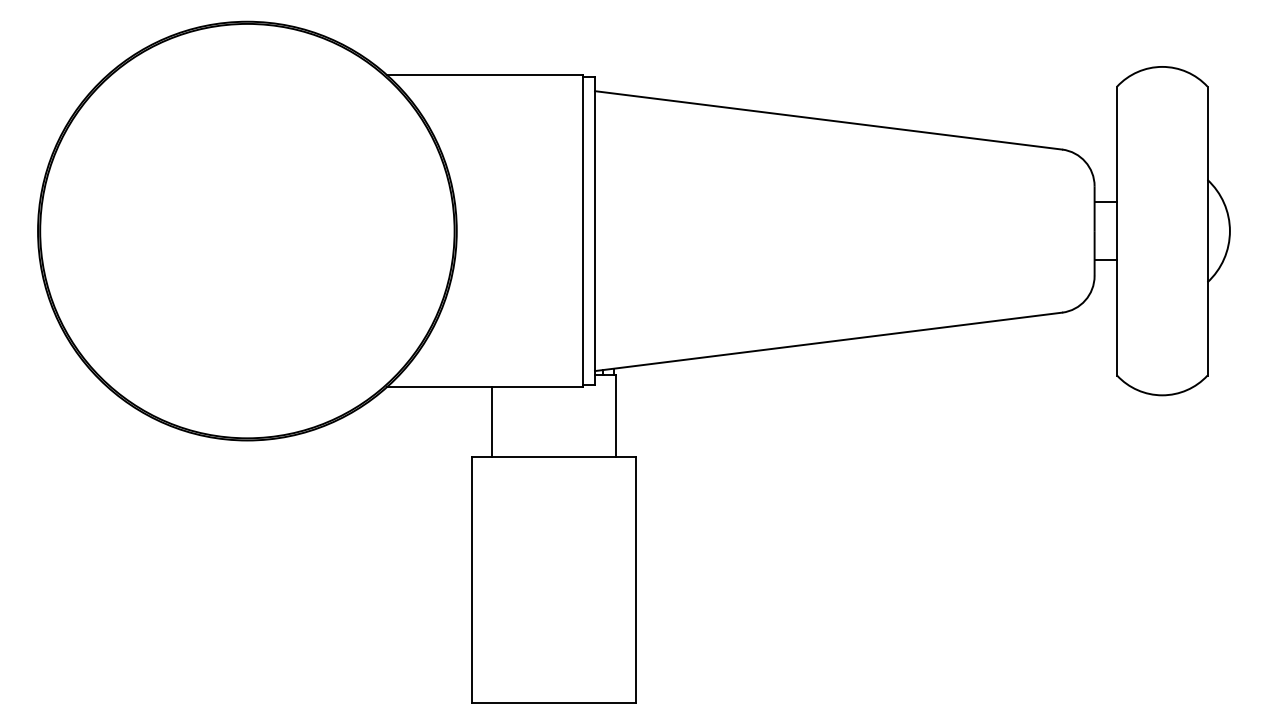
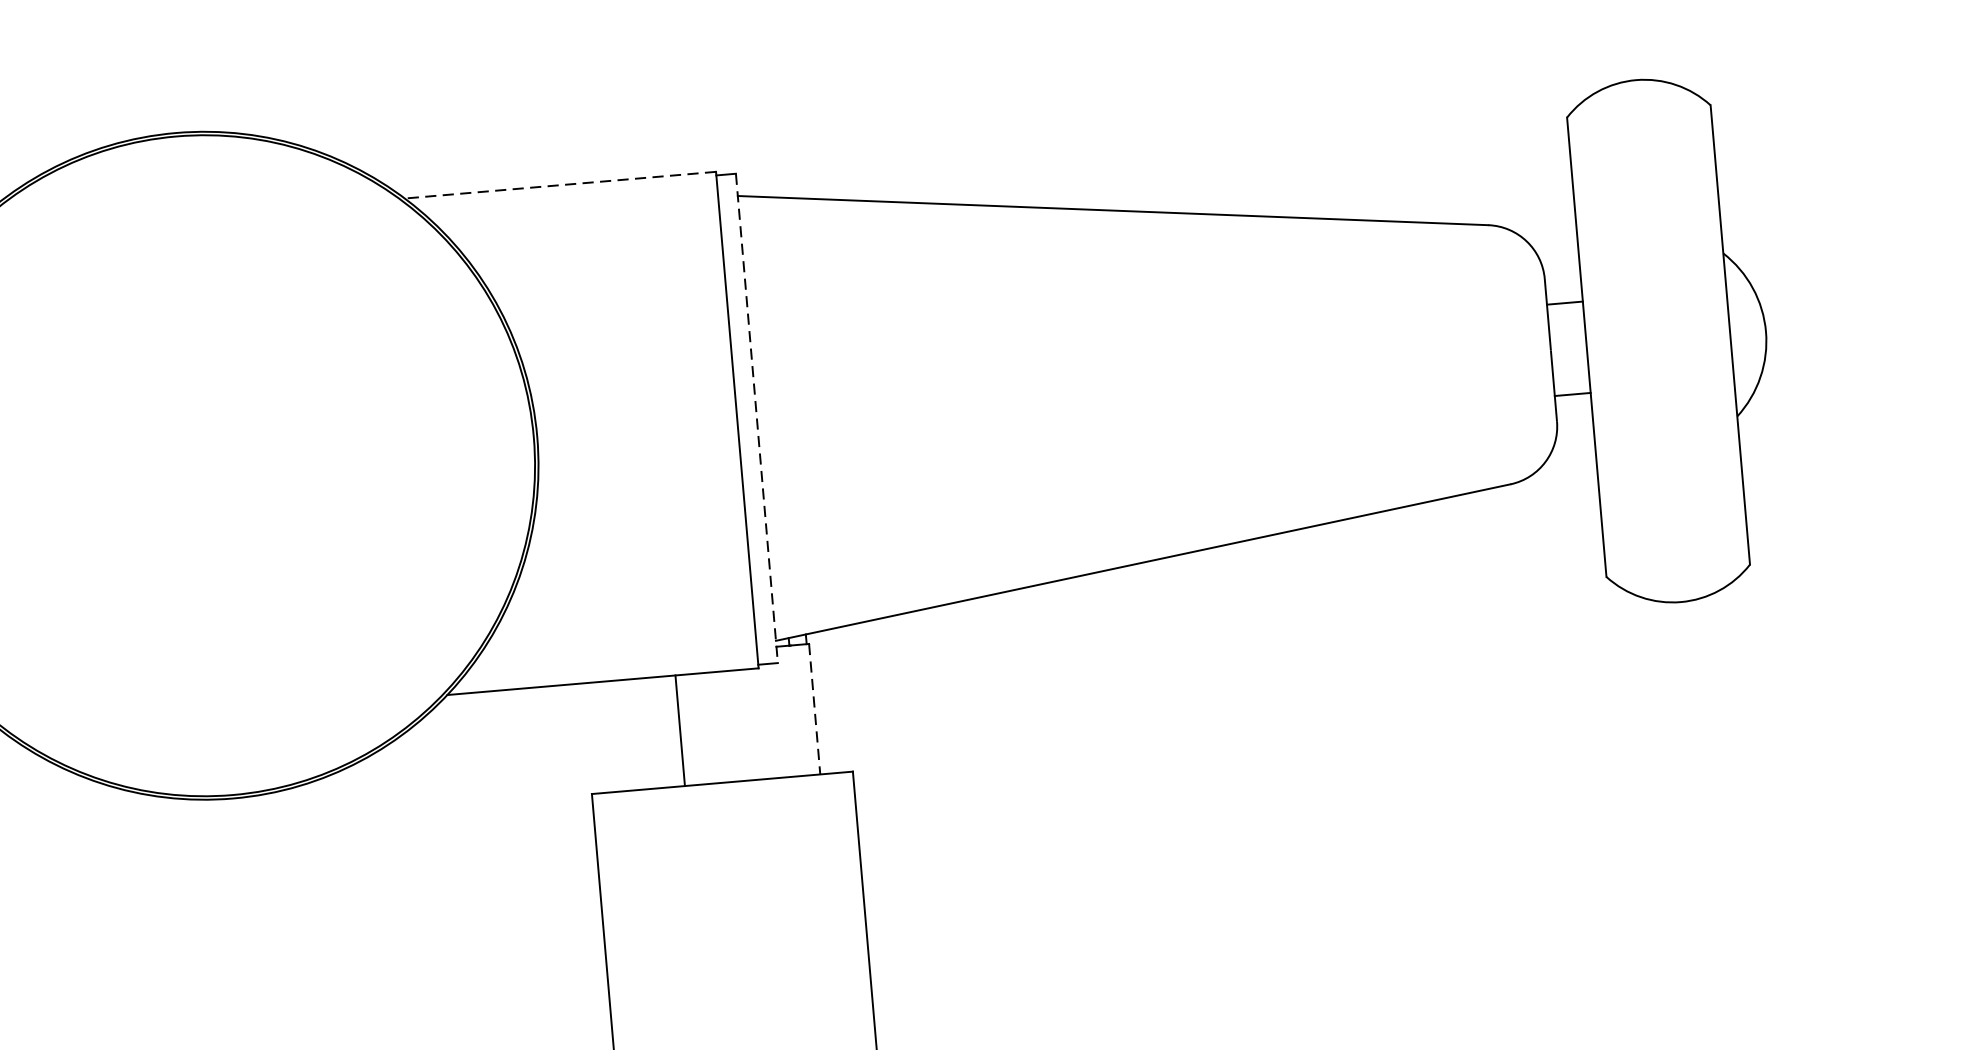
line: (484, 74) -> (560, 184), solid -> dashed
line: (594, 231) -> (756, 419), solid -> dashed
line: (615, 416) -> (814, 710), solid -> dashed
line: (492, 421) -> (680, 729), moved

